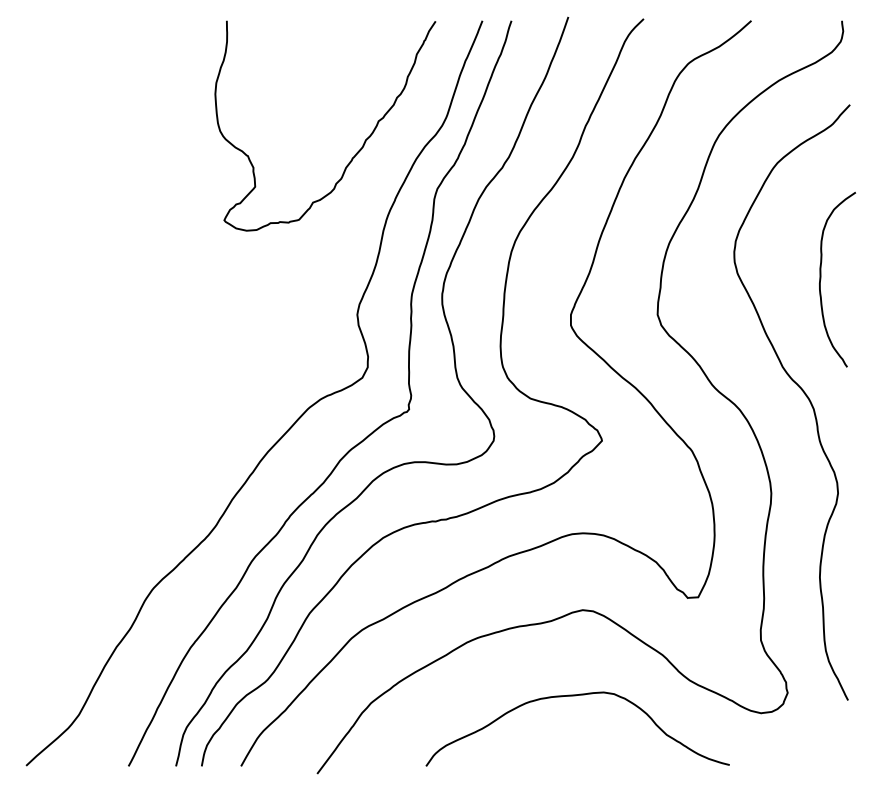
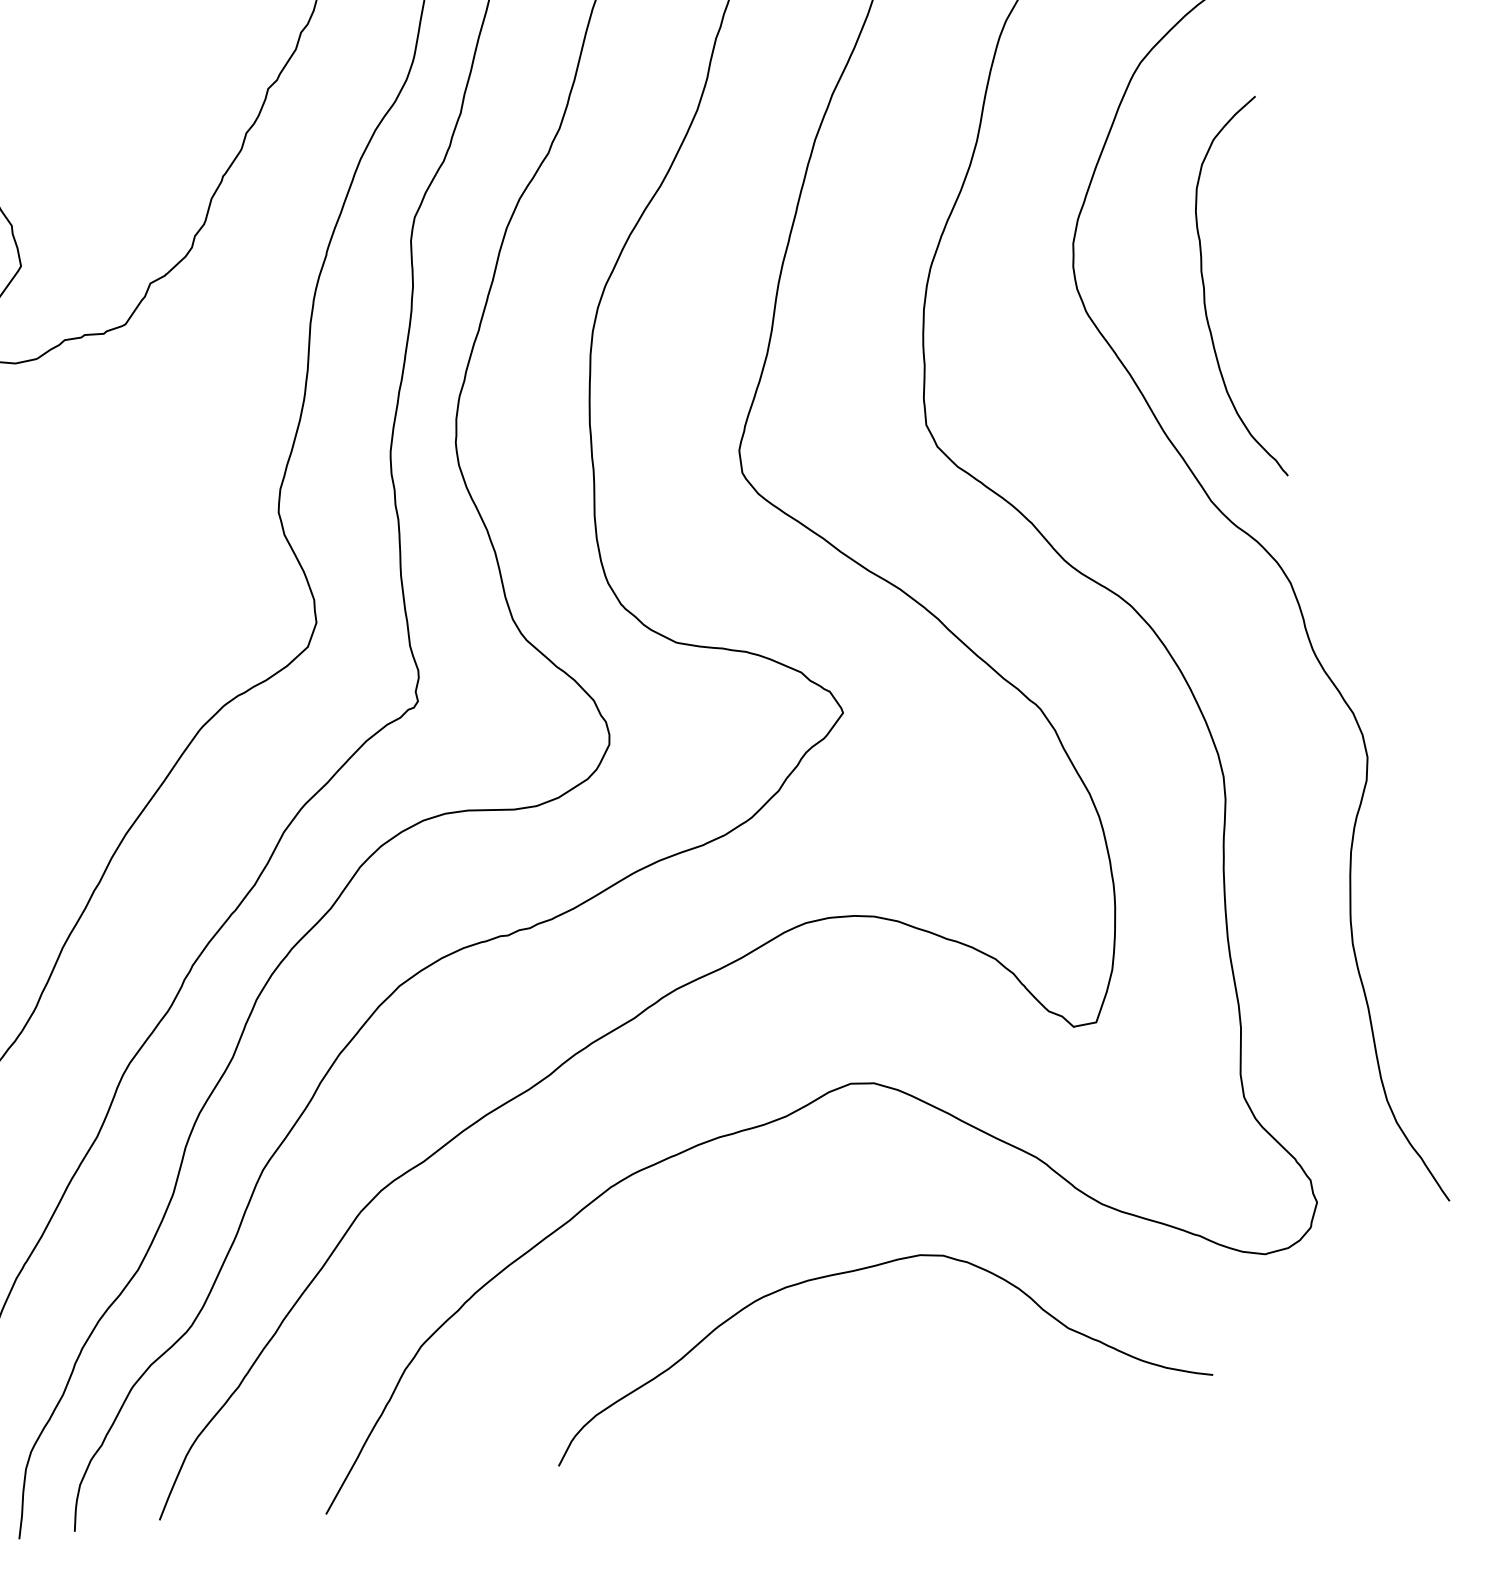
curve: (821, 279) -> (1206, 294), moved

